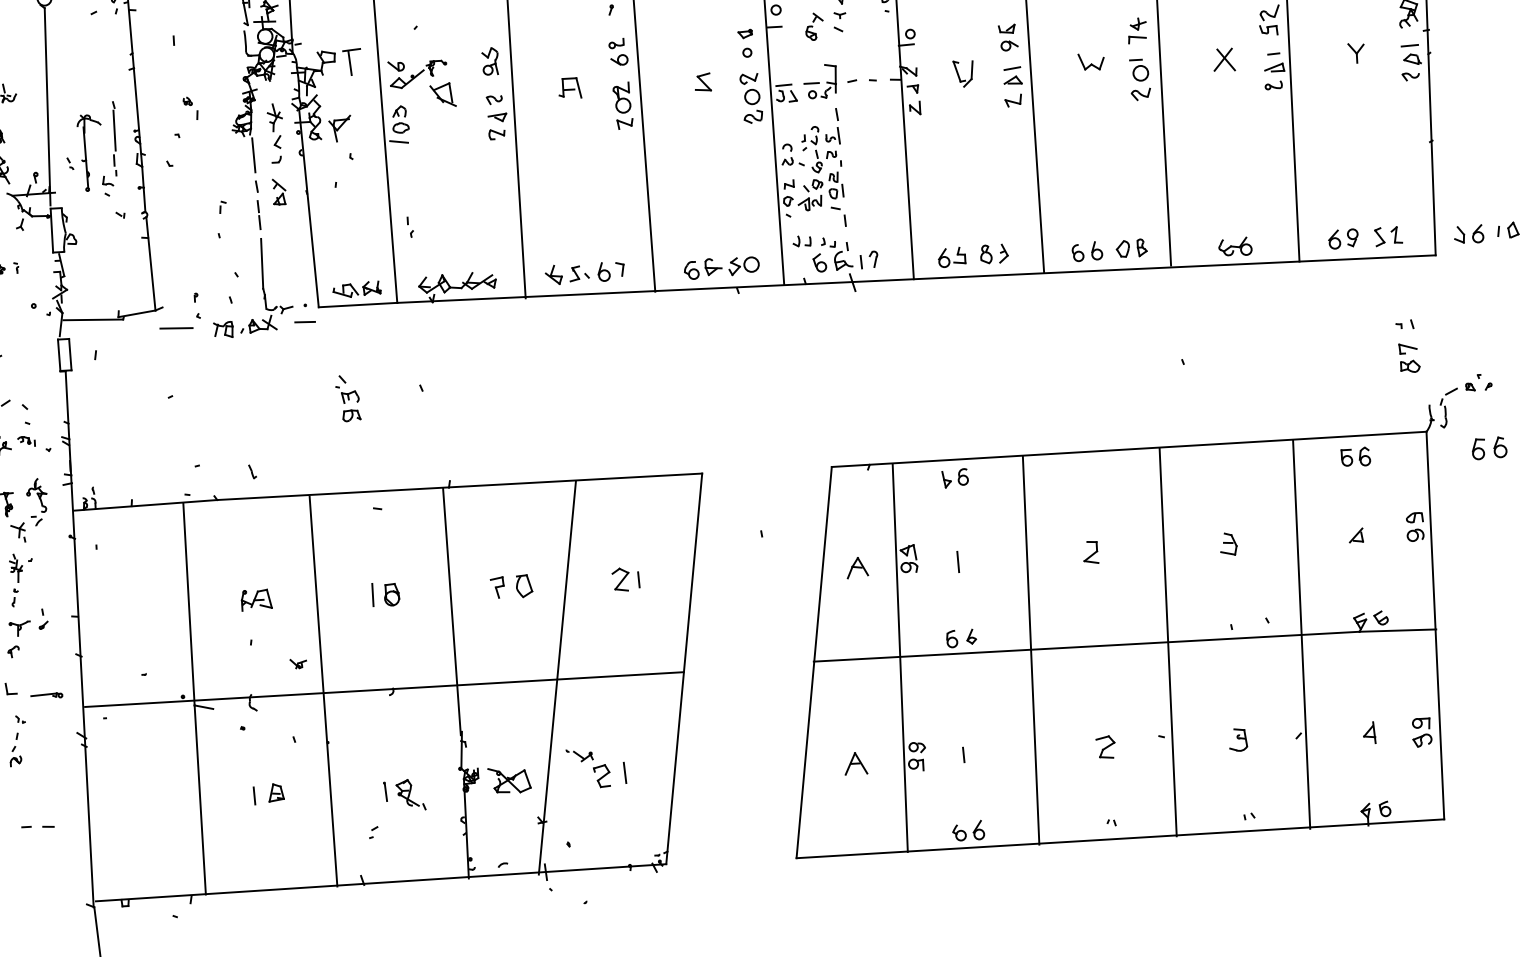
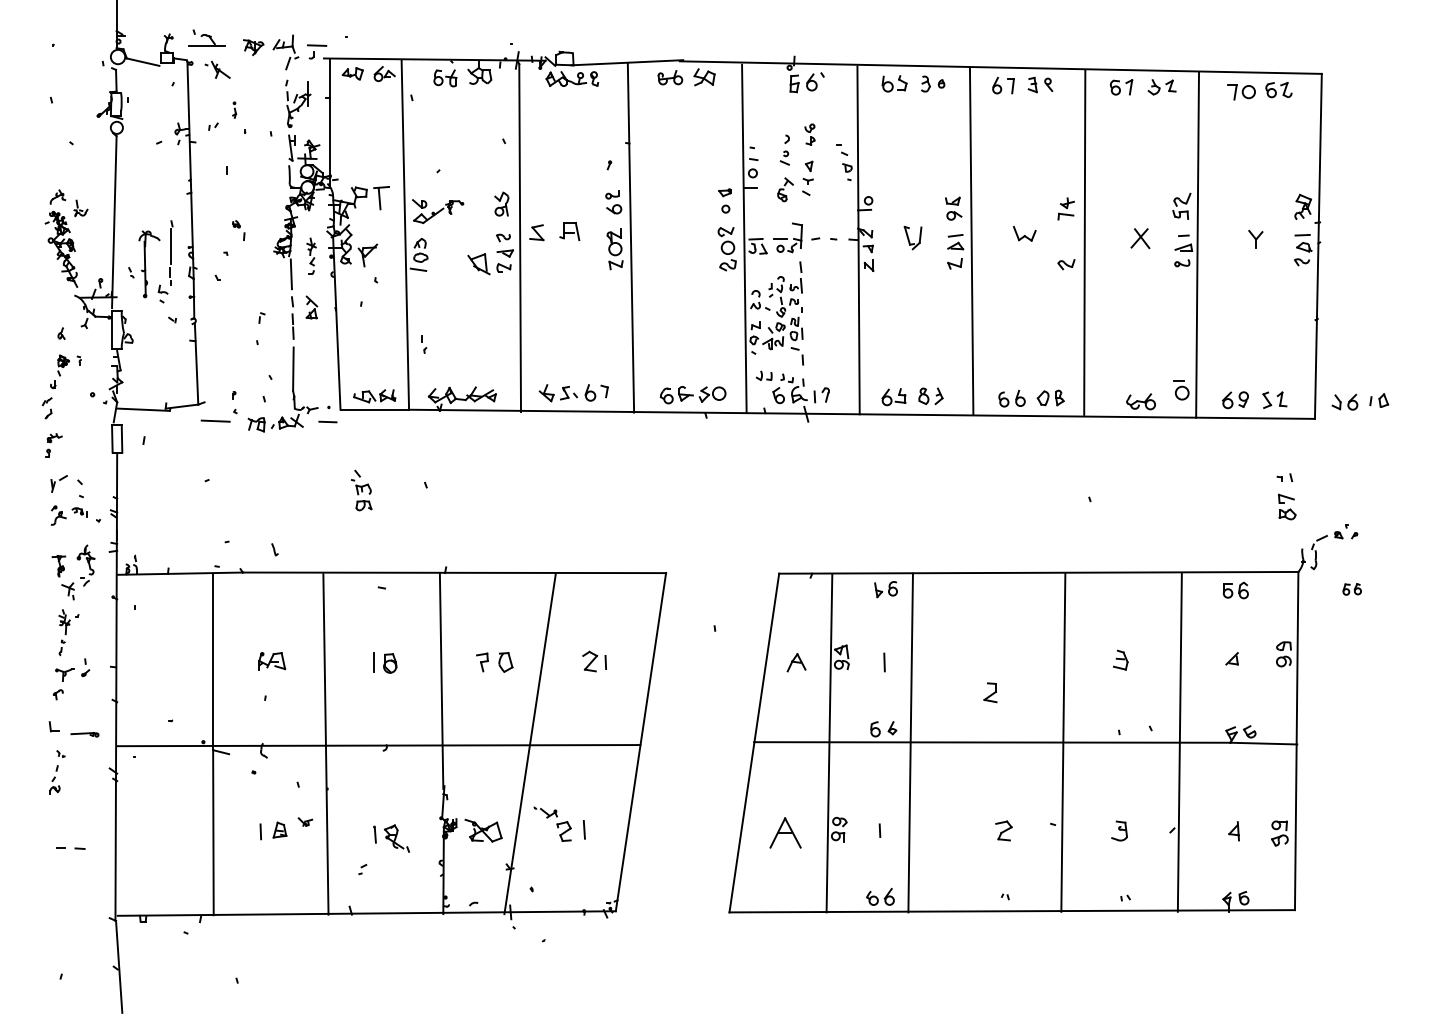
part: (1139, 70) -> (1181, 390), moved
part: (702, 82) -> (536, 232), moved
part: (442, 95) -> (478, 264), moved
part: (275, 133) -> (311, 256), size x0.7
part: (1488, 448) -> (1351, 589), size x0.6
part: (1090, 552) -> (990, 692), moved
line: (1030, 649) -> (910, 742), moved
part: (298, 663) -> (305, 821), moved
part: (855, 763) -> (785, 832), size x1.6

